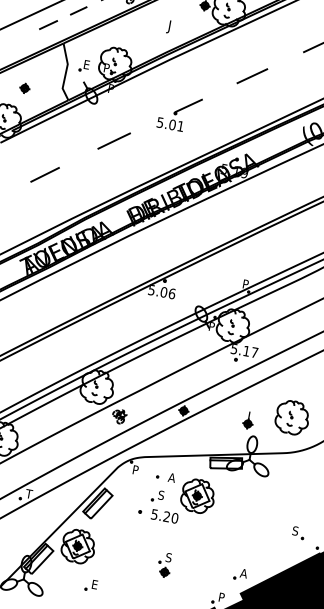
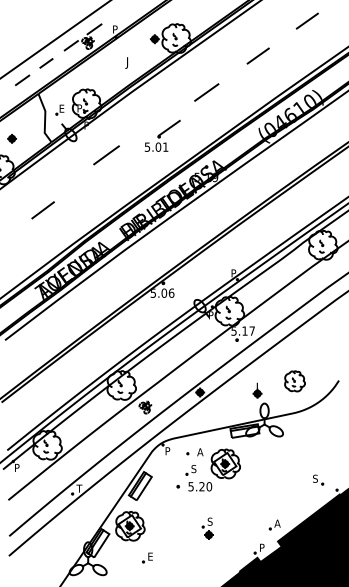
part: (179, 112) -> (162, 135), moved
line: (114, 141) -> (106, 155), moved
part: (291, 417) -> (294, 381), size x0.7

